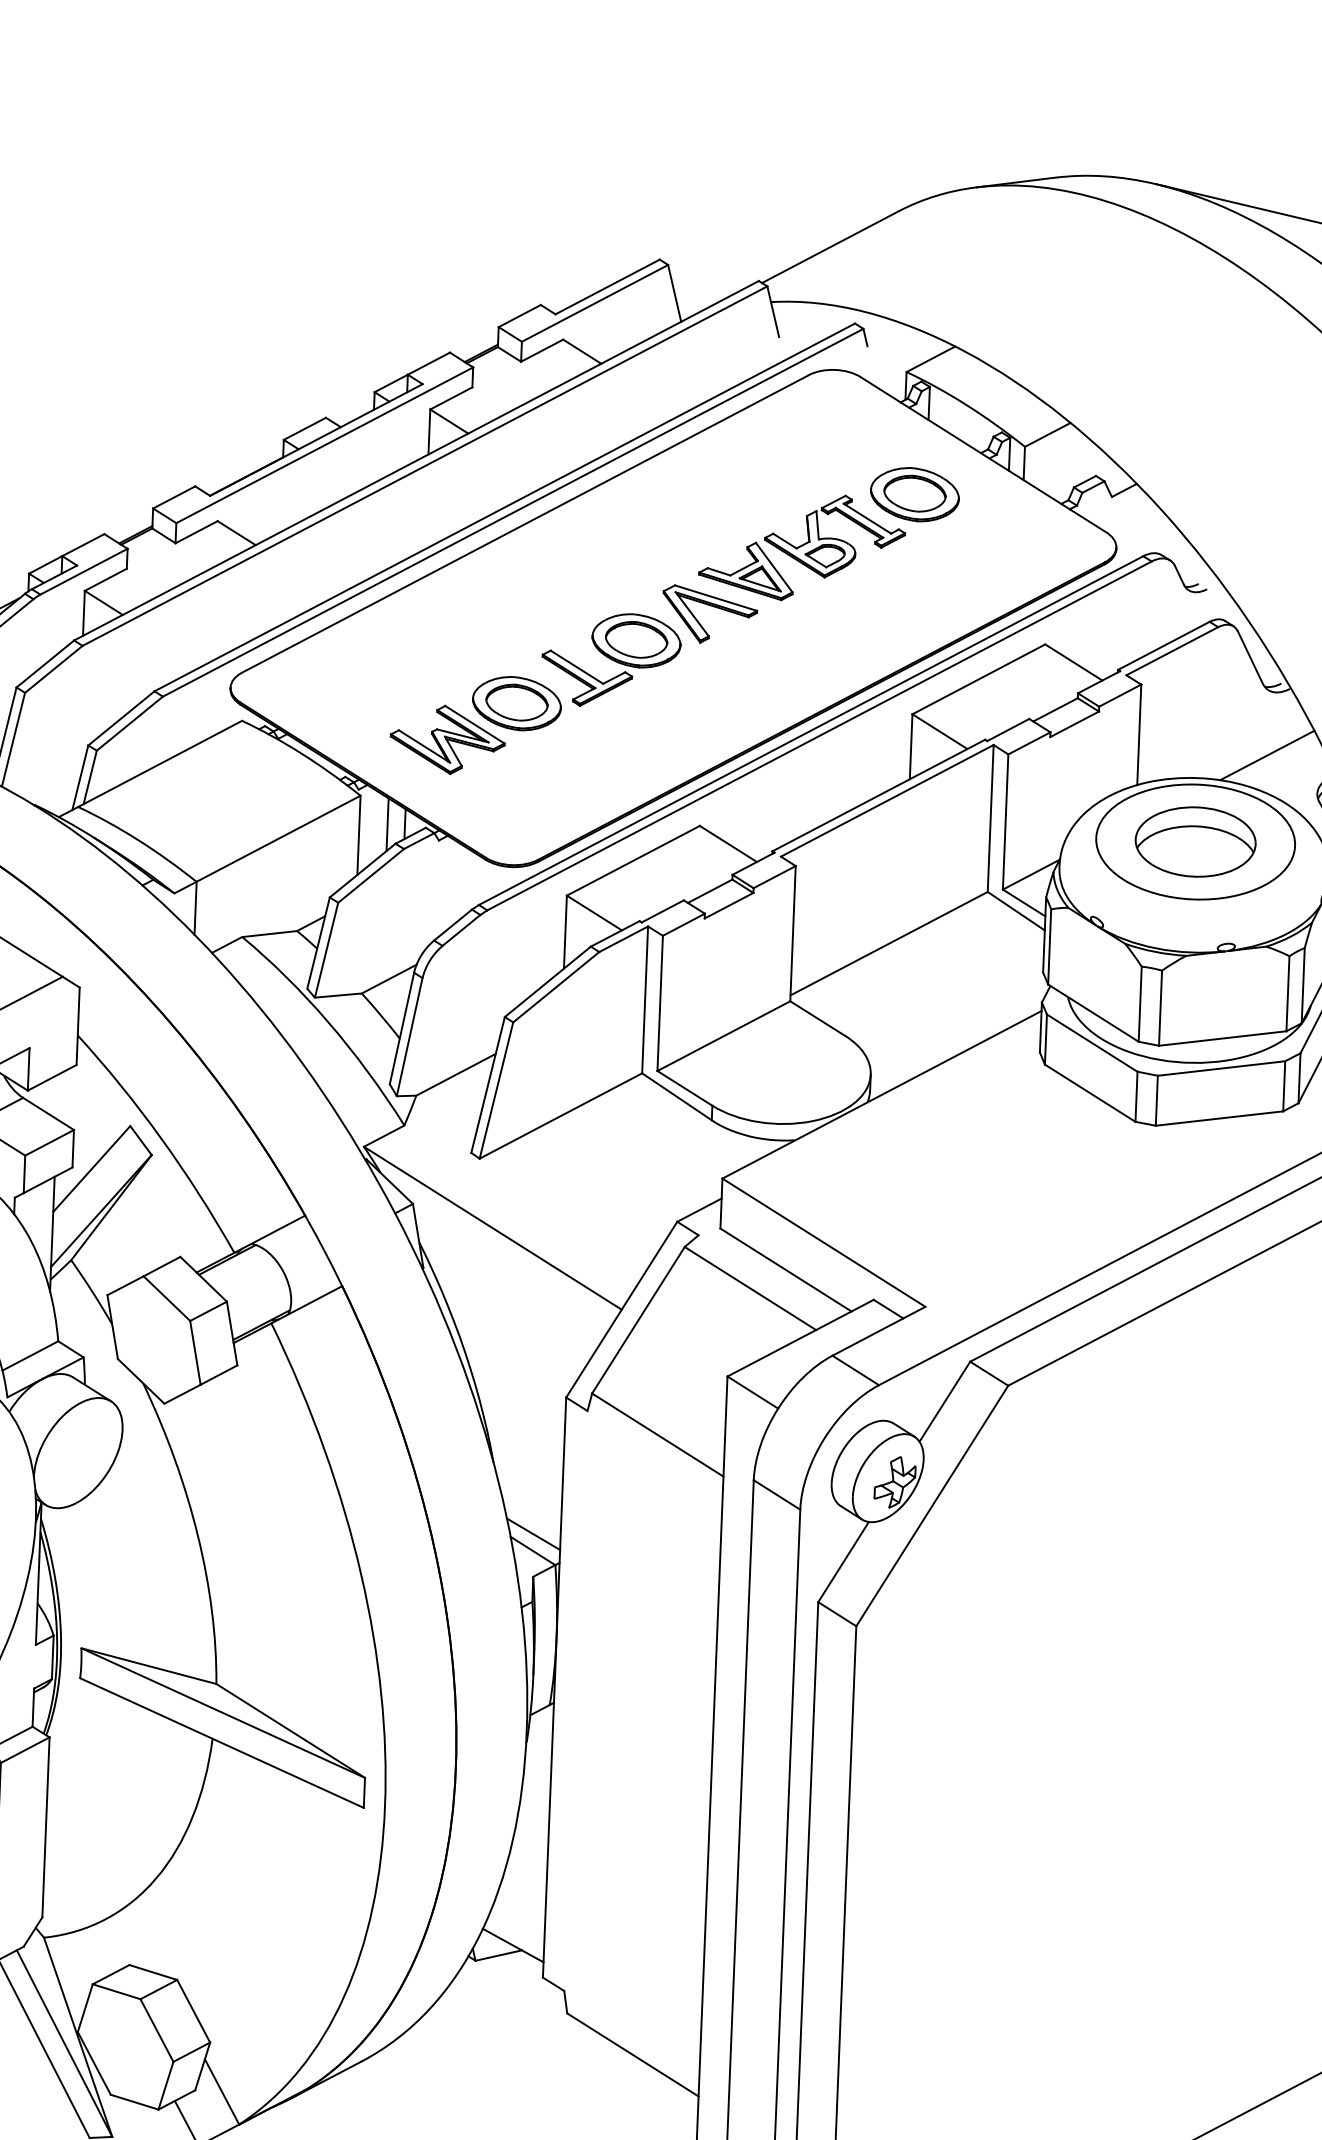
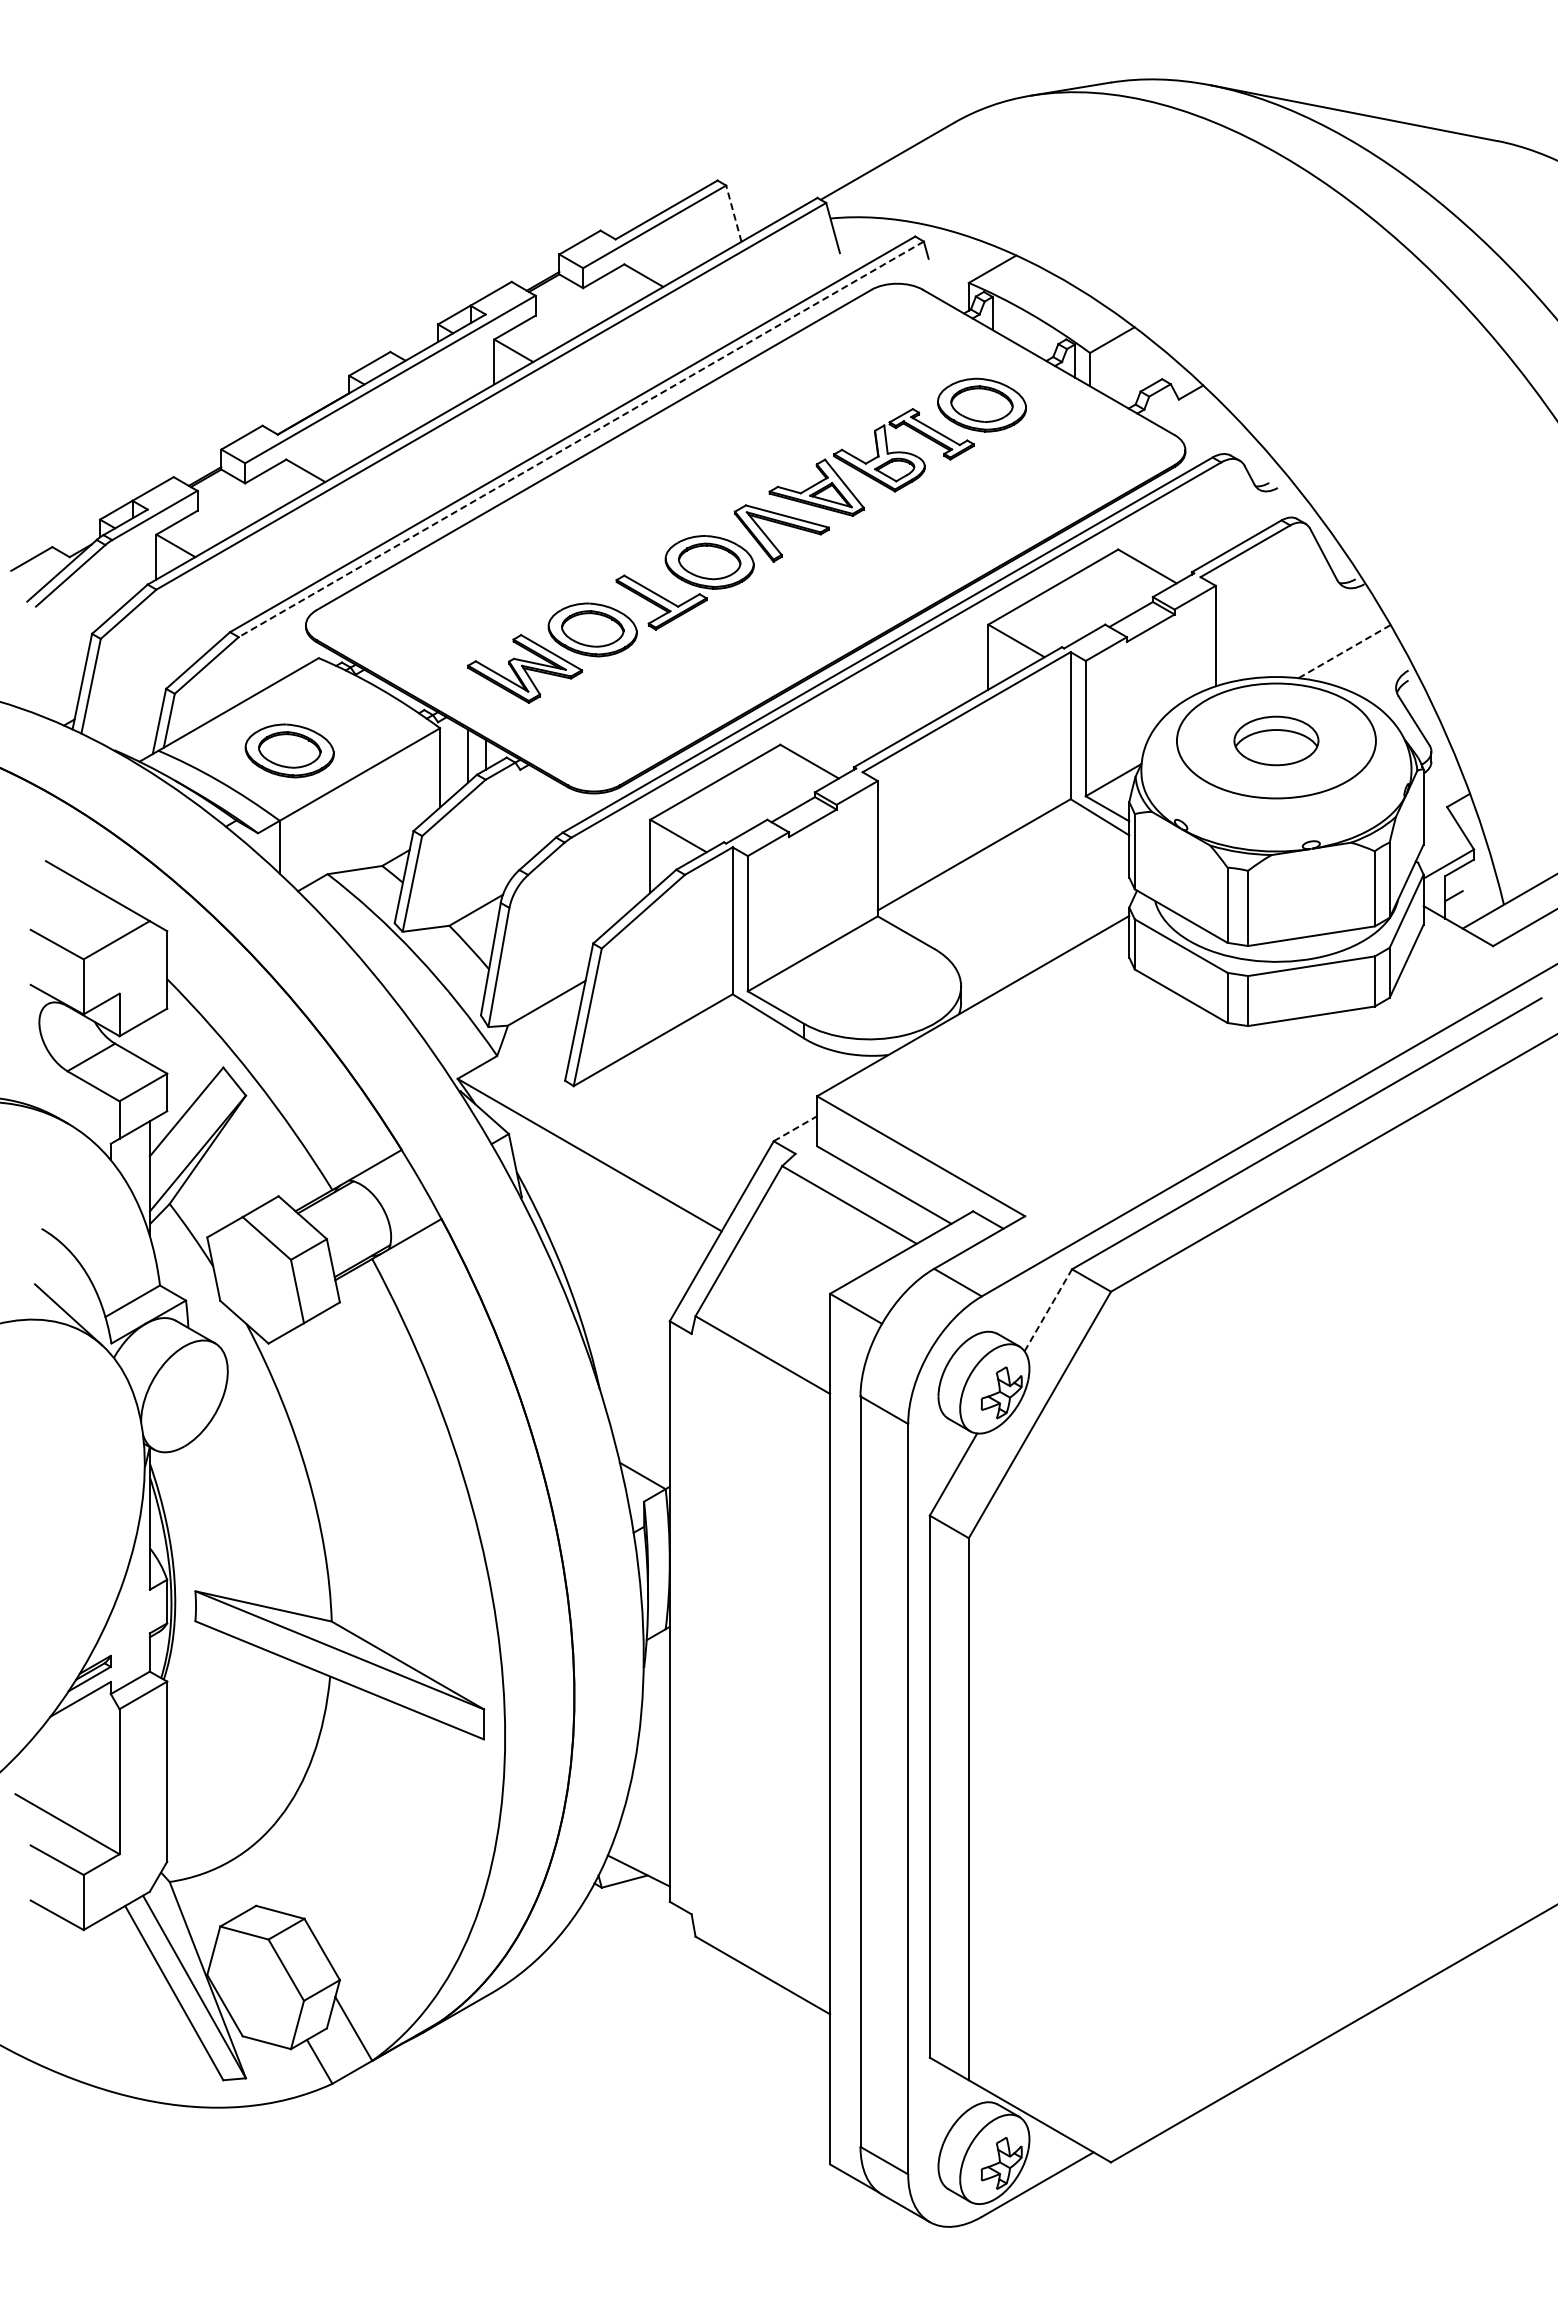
line: (674, 293) -> (733, 213), solid -> dashed
line: (513, 512) -> (581, 439), solid -> dashed
line: (1268, 755) -> (1345, 651), solid -> dashed
part: (209, 811) -> (289, 750), added
part: (1195, 841) -> (1276, 740), size x0.7
line: (699, 1209) -> (795, 1128), solid -> dashed
line: (945, 1400) -> (1048, 1309), solid -> dashed
line: (533, 1533) -> (642, 1458), removed

